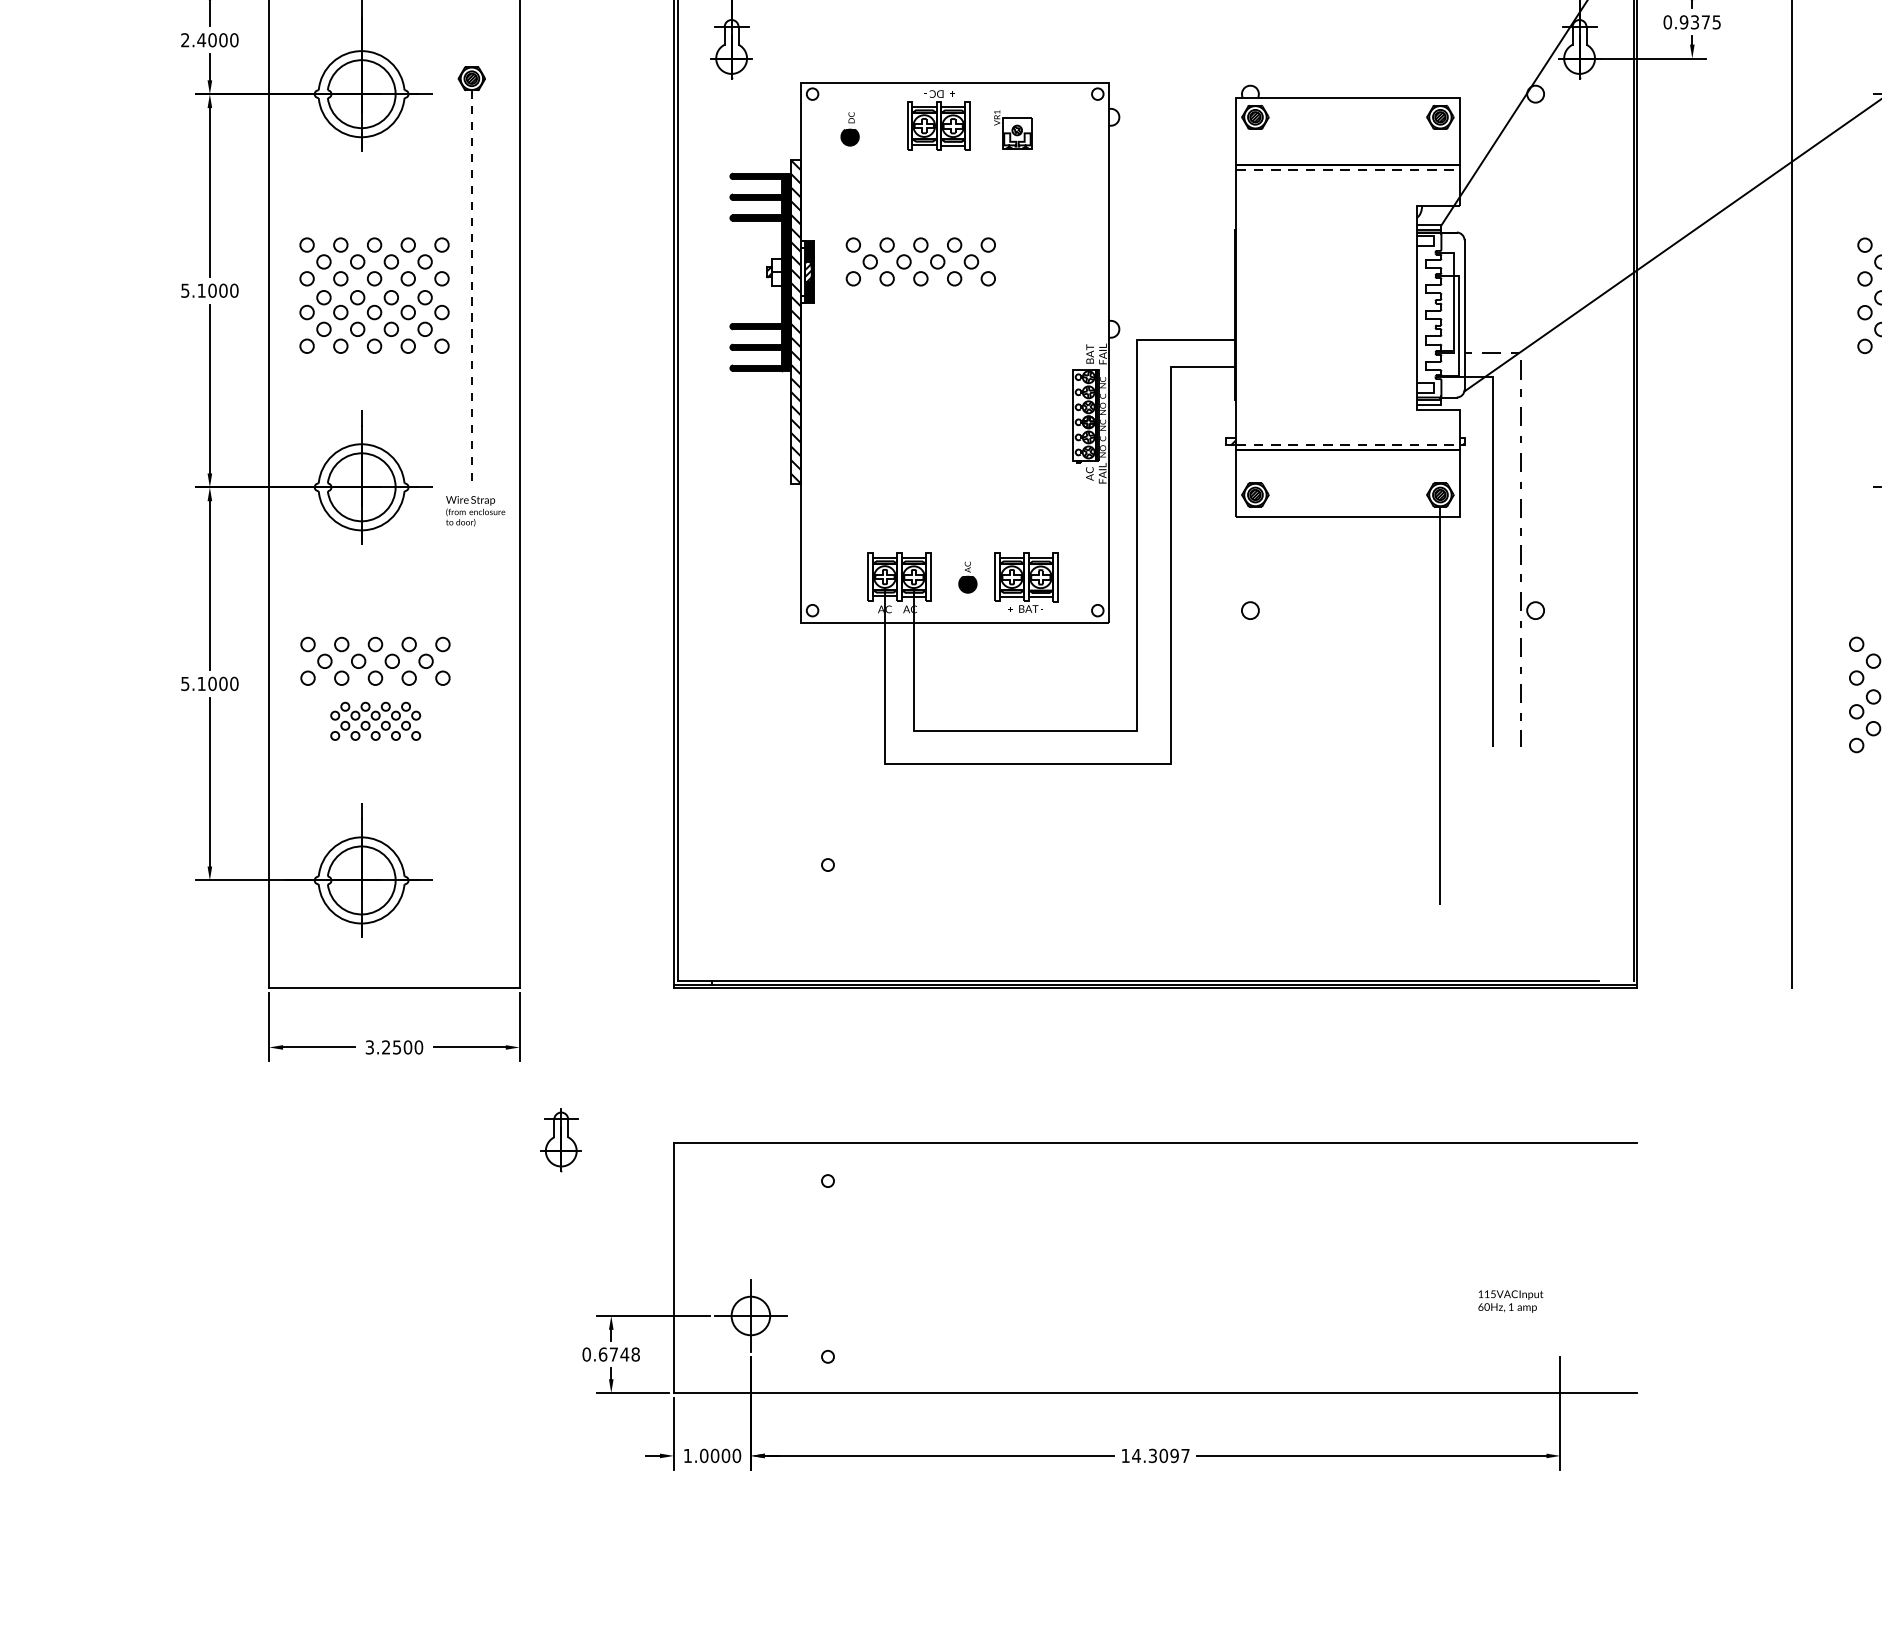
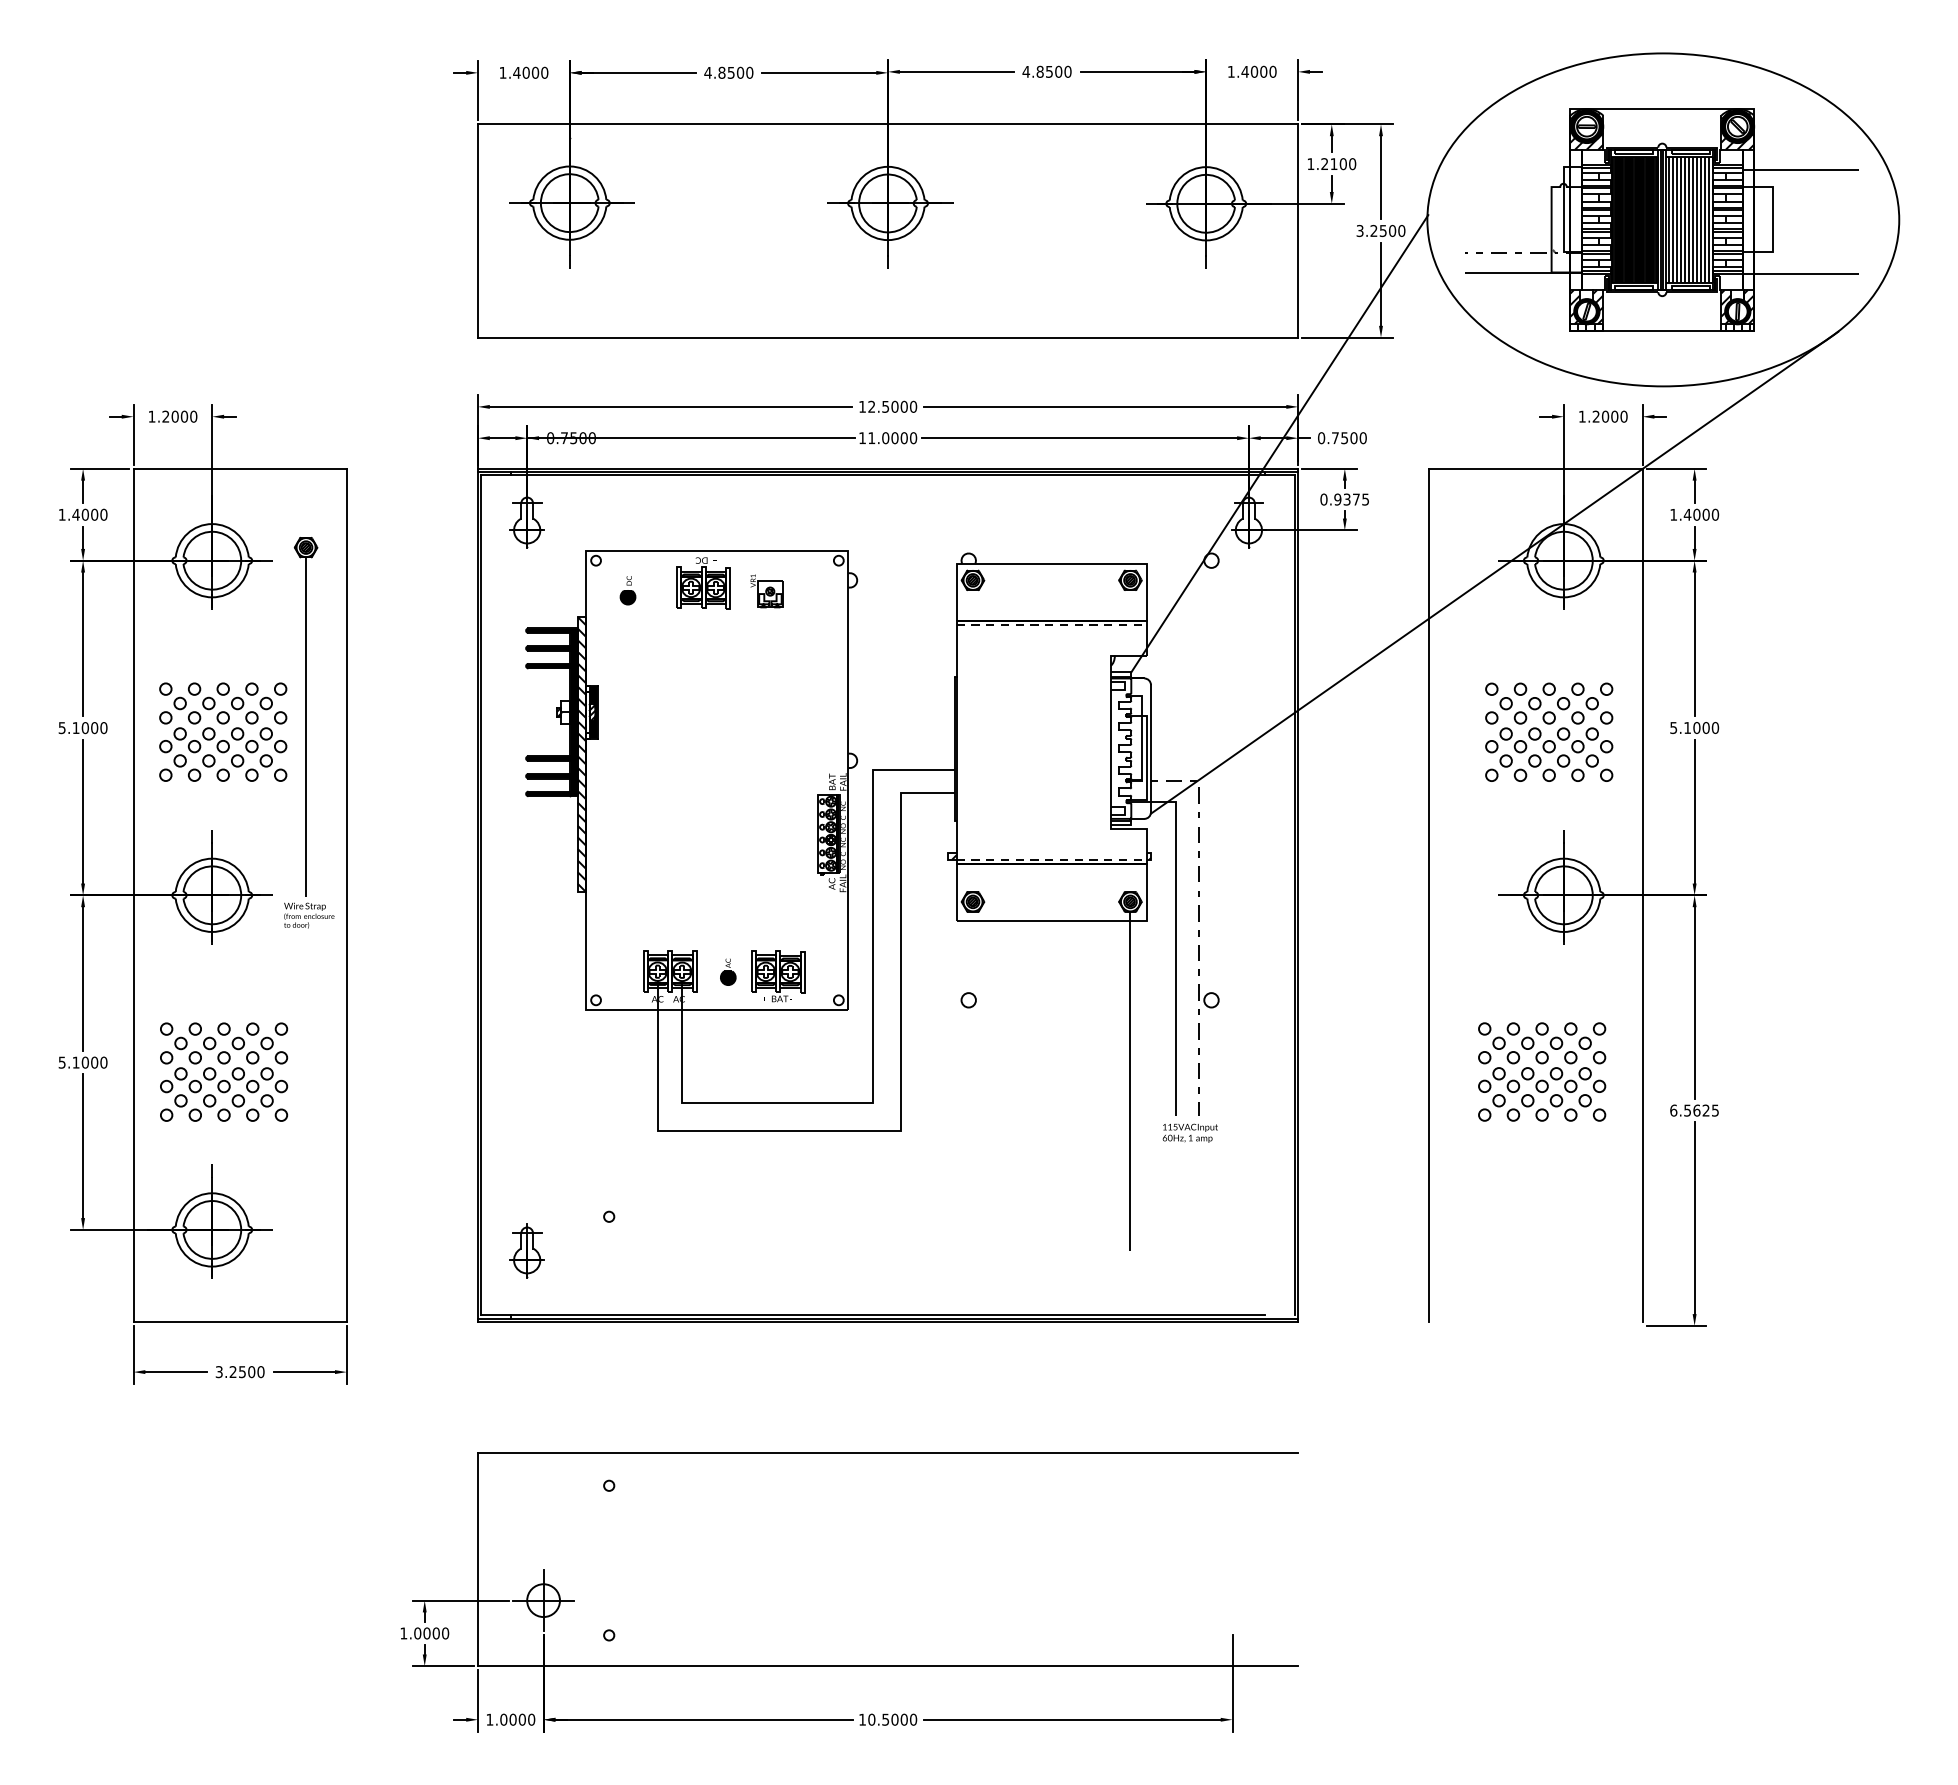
text: (184, 39) -> (61, 514), 2.4000 -> 1.4000
part: (921, 252) -> (688, 695), removed
line: (472, 290) -> (306, 727), dashed -> solid
part: (376, 721) -> (224, 1094), size x1.67
part: (560, 1139) -> (526, 1250), moved
text: (1509, 1300) -> (1189, 1132), moved
text: (610, 1354) -> (424, 1633), 0.6748 -> 1.0000
text: (1160, 1455) -> (892, 1719), 14.3097 -> 10.5000

